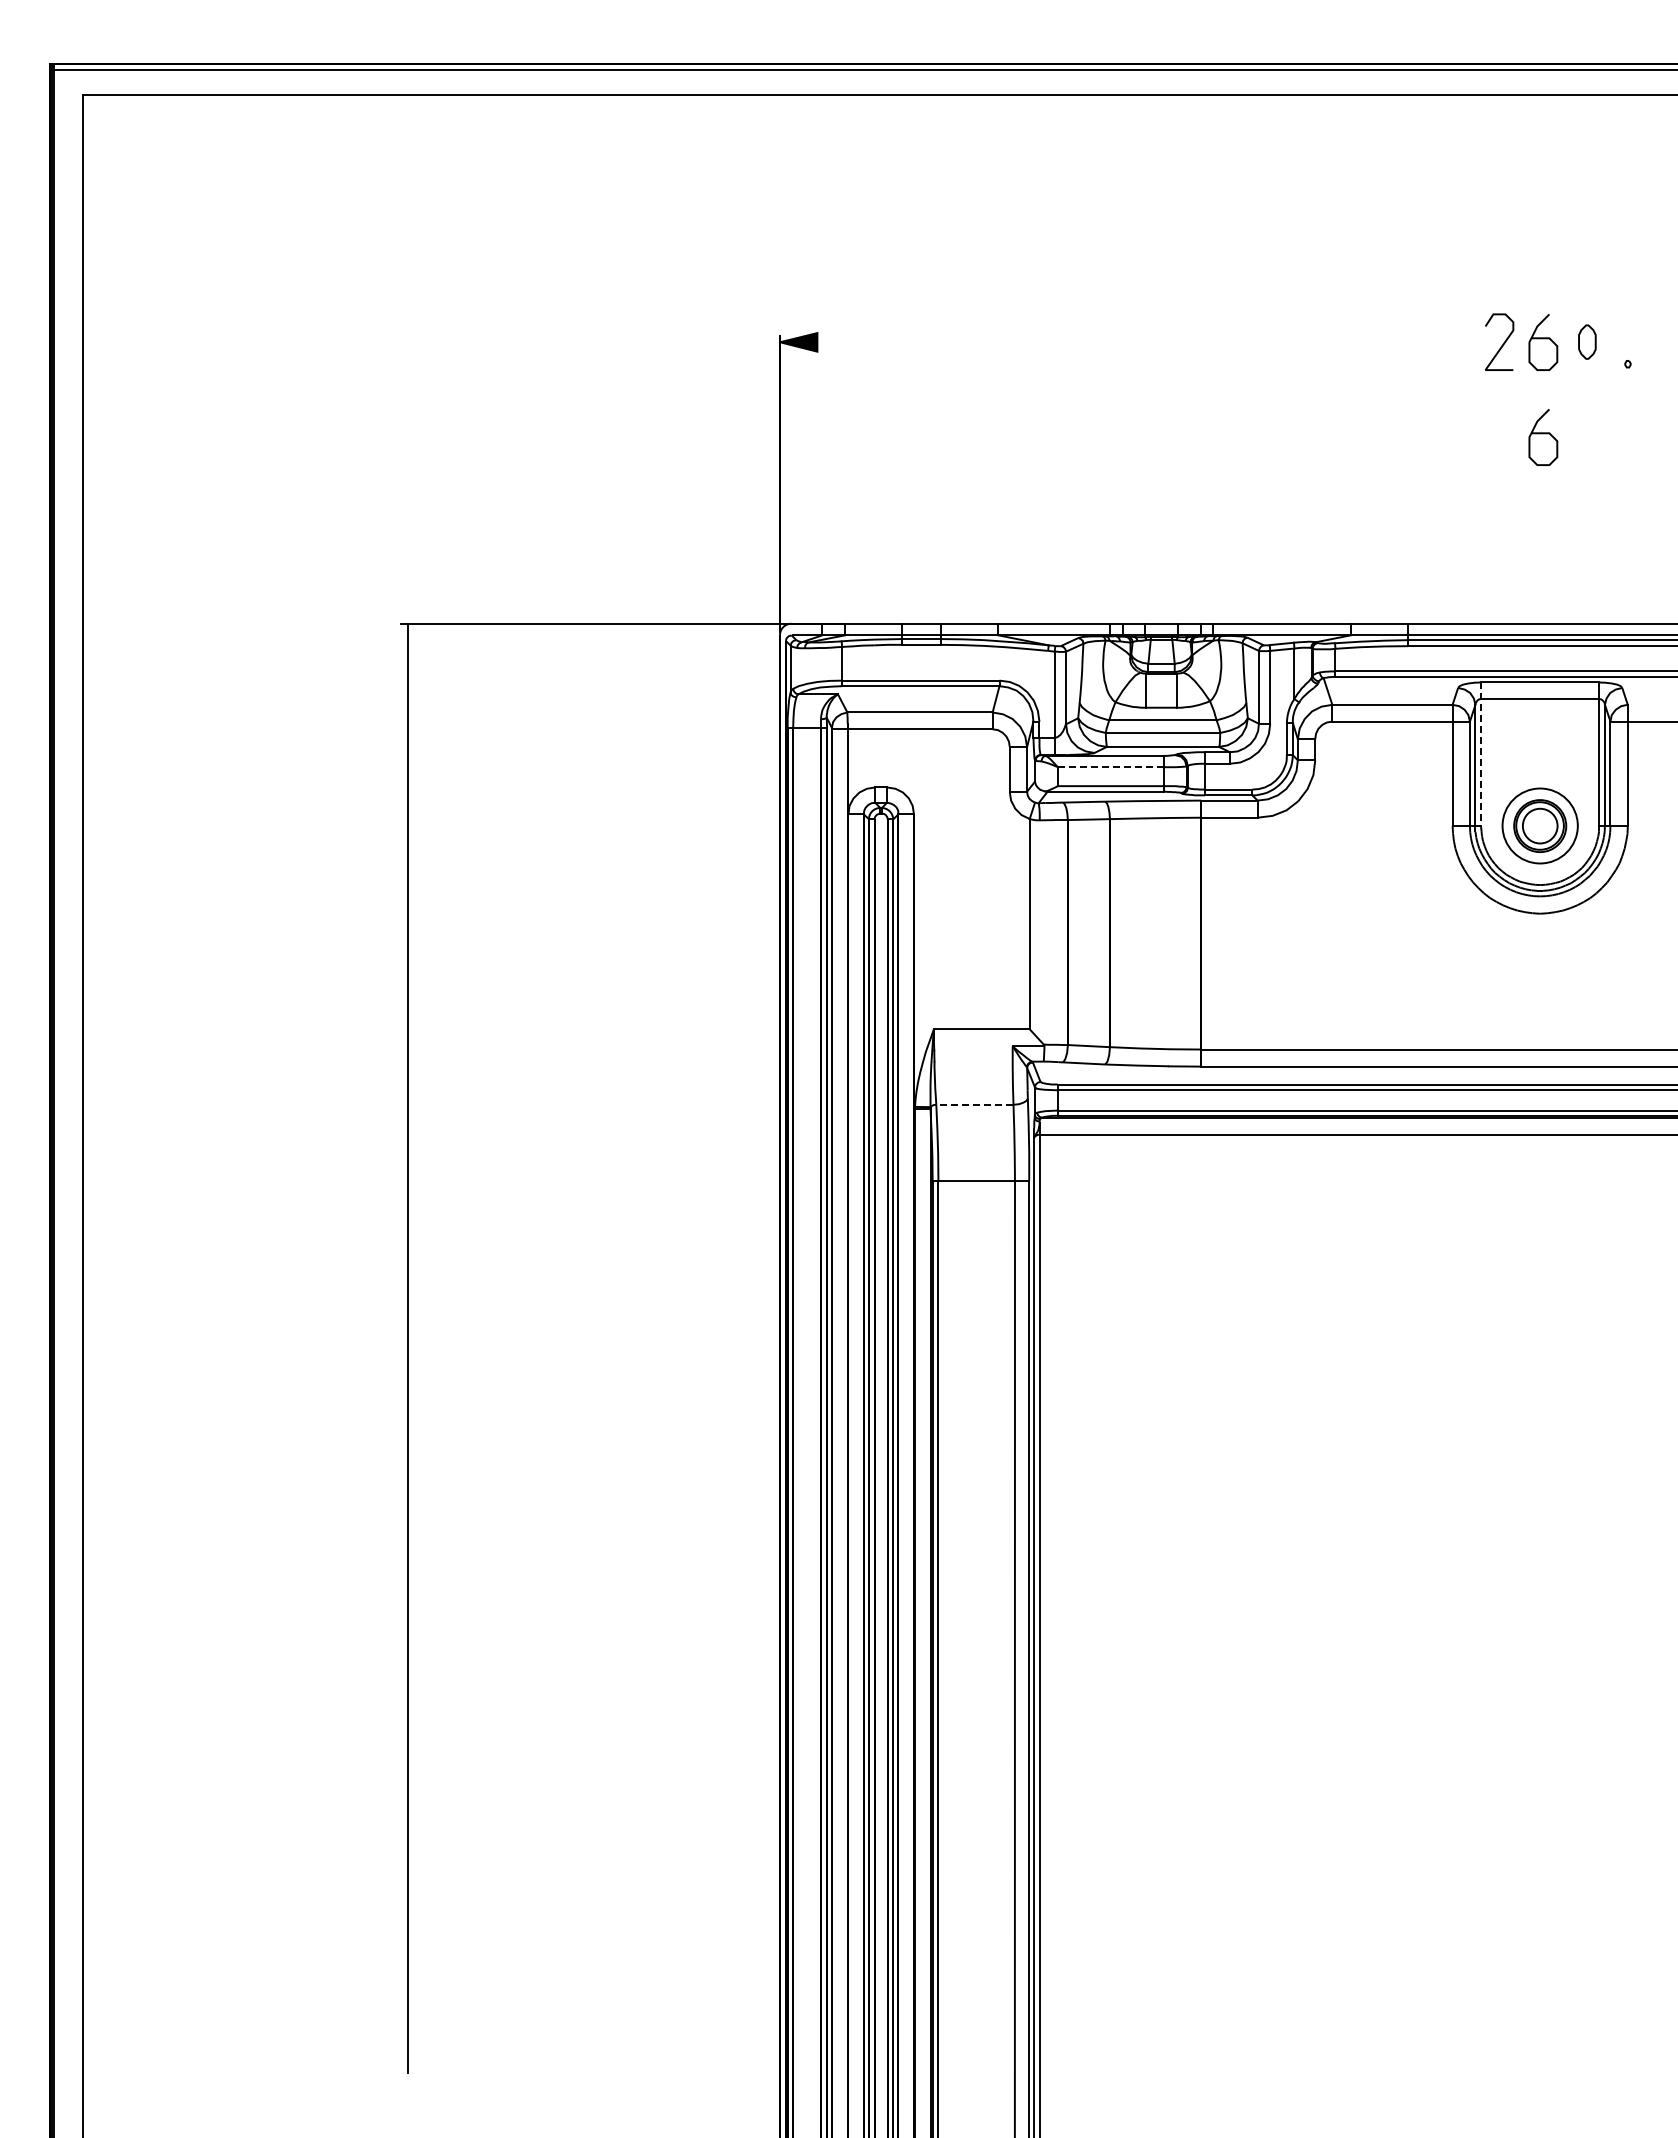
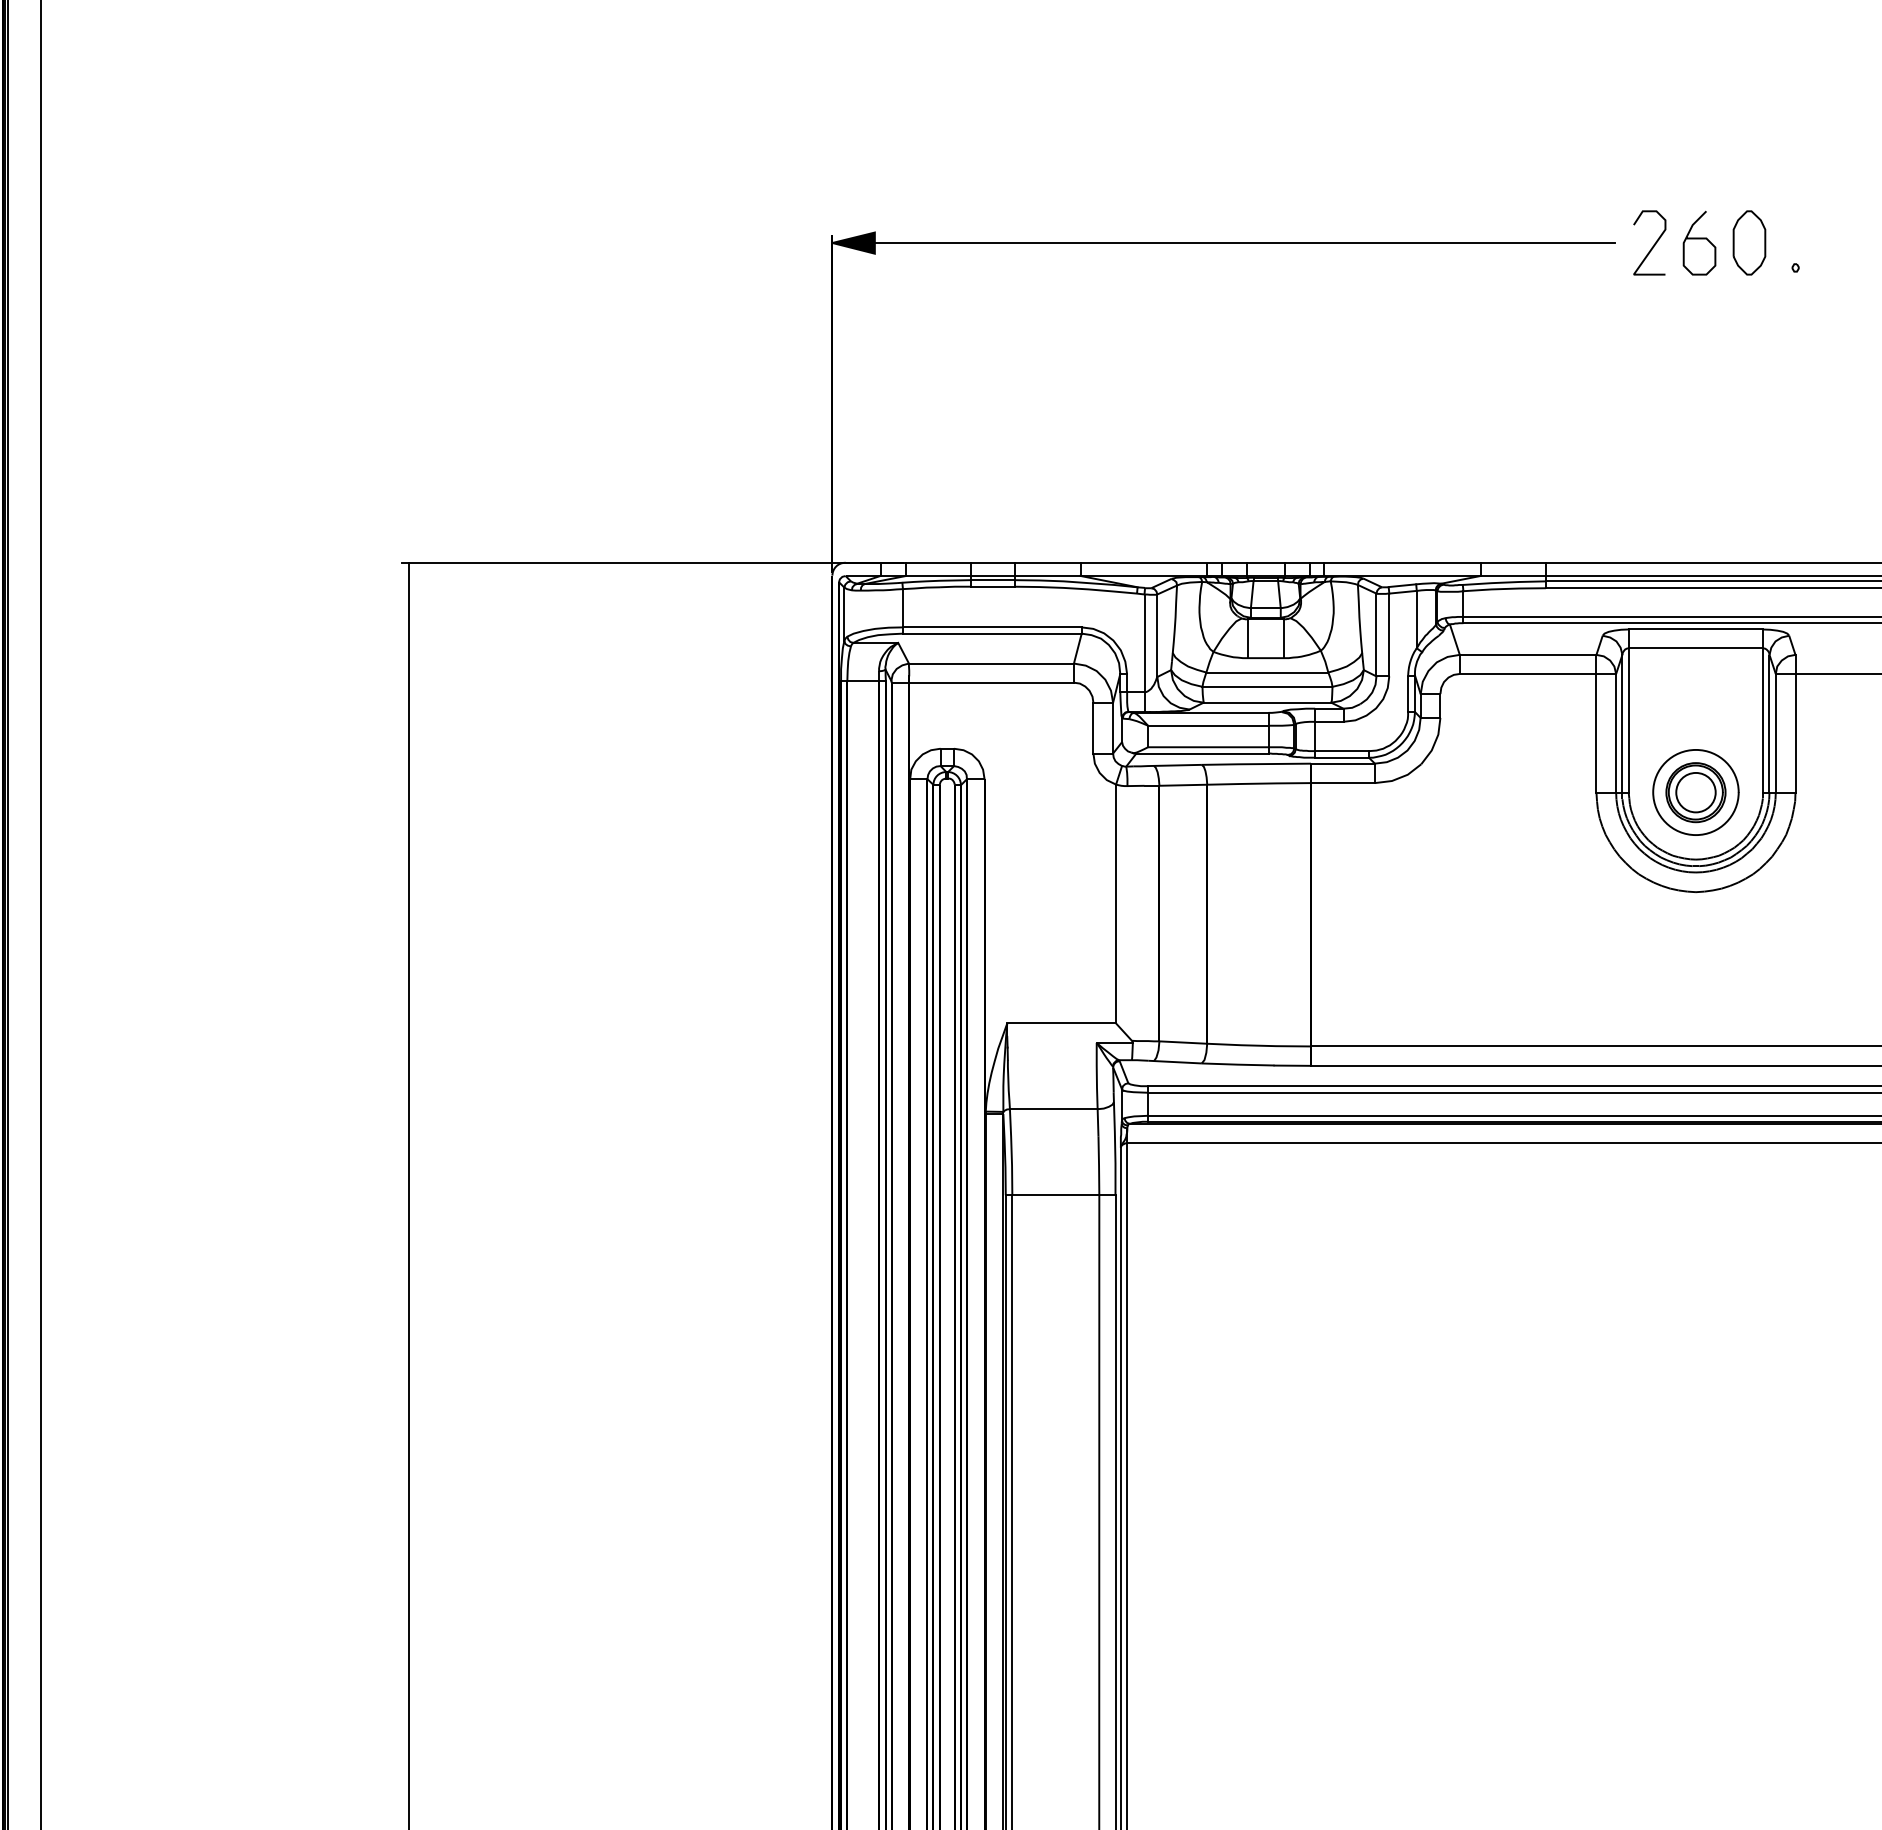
part: (1587, 341) -> (1749, 242), size x1.67
line: (1124, 342) -> (1223, 243), added
curve: (1543, 434) -> (1699, 347), removed
line: (1480, 754) -> (1628, 711), dashed -> solid
line: (1111, 767) -> (1208, 726), dashed -> solid
line: (974, 1104) -> (1053, 1108), dashed -> solid

